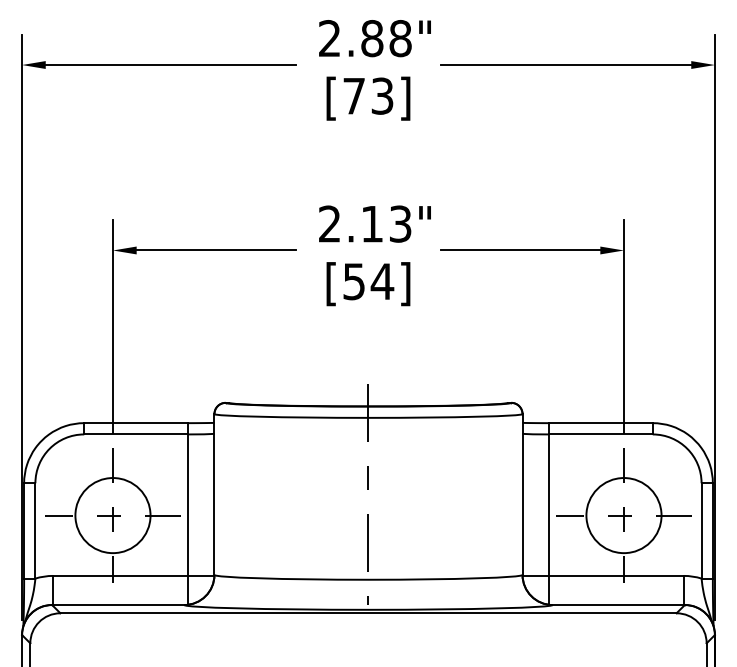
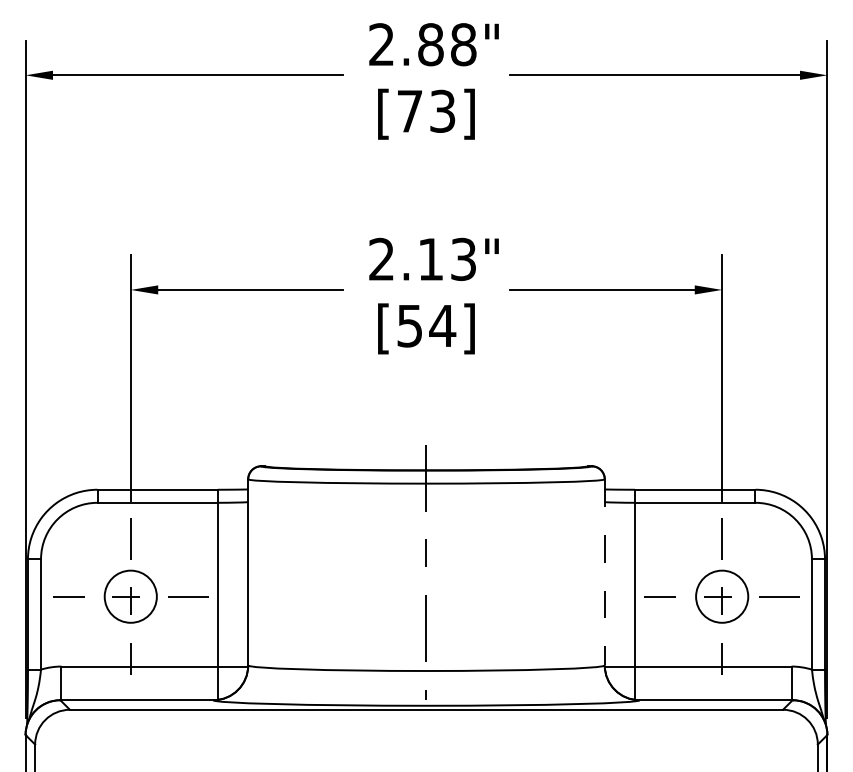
line: (522, 494) -> (604, 572), solid -> dashed
circle: (112, 515) -> (130, 596), size x0.6
circle: (623, 515) -> (721, 596), size x0.6

